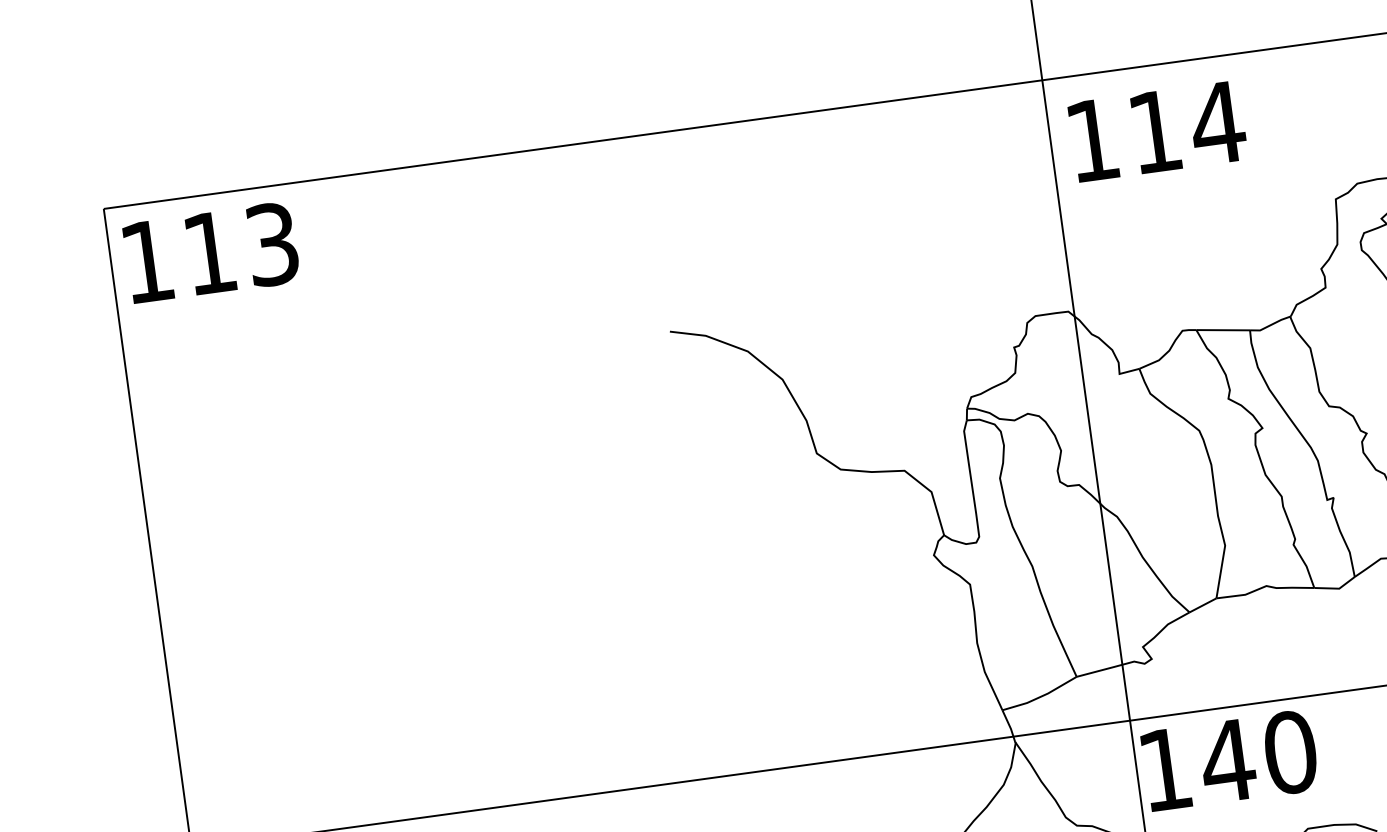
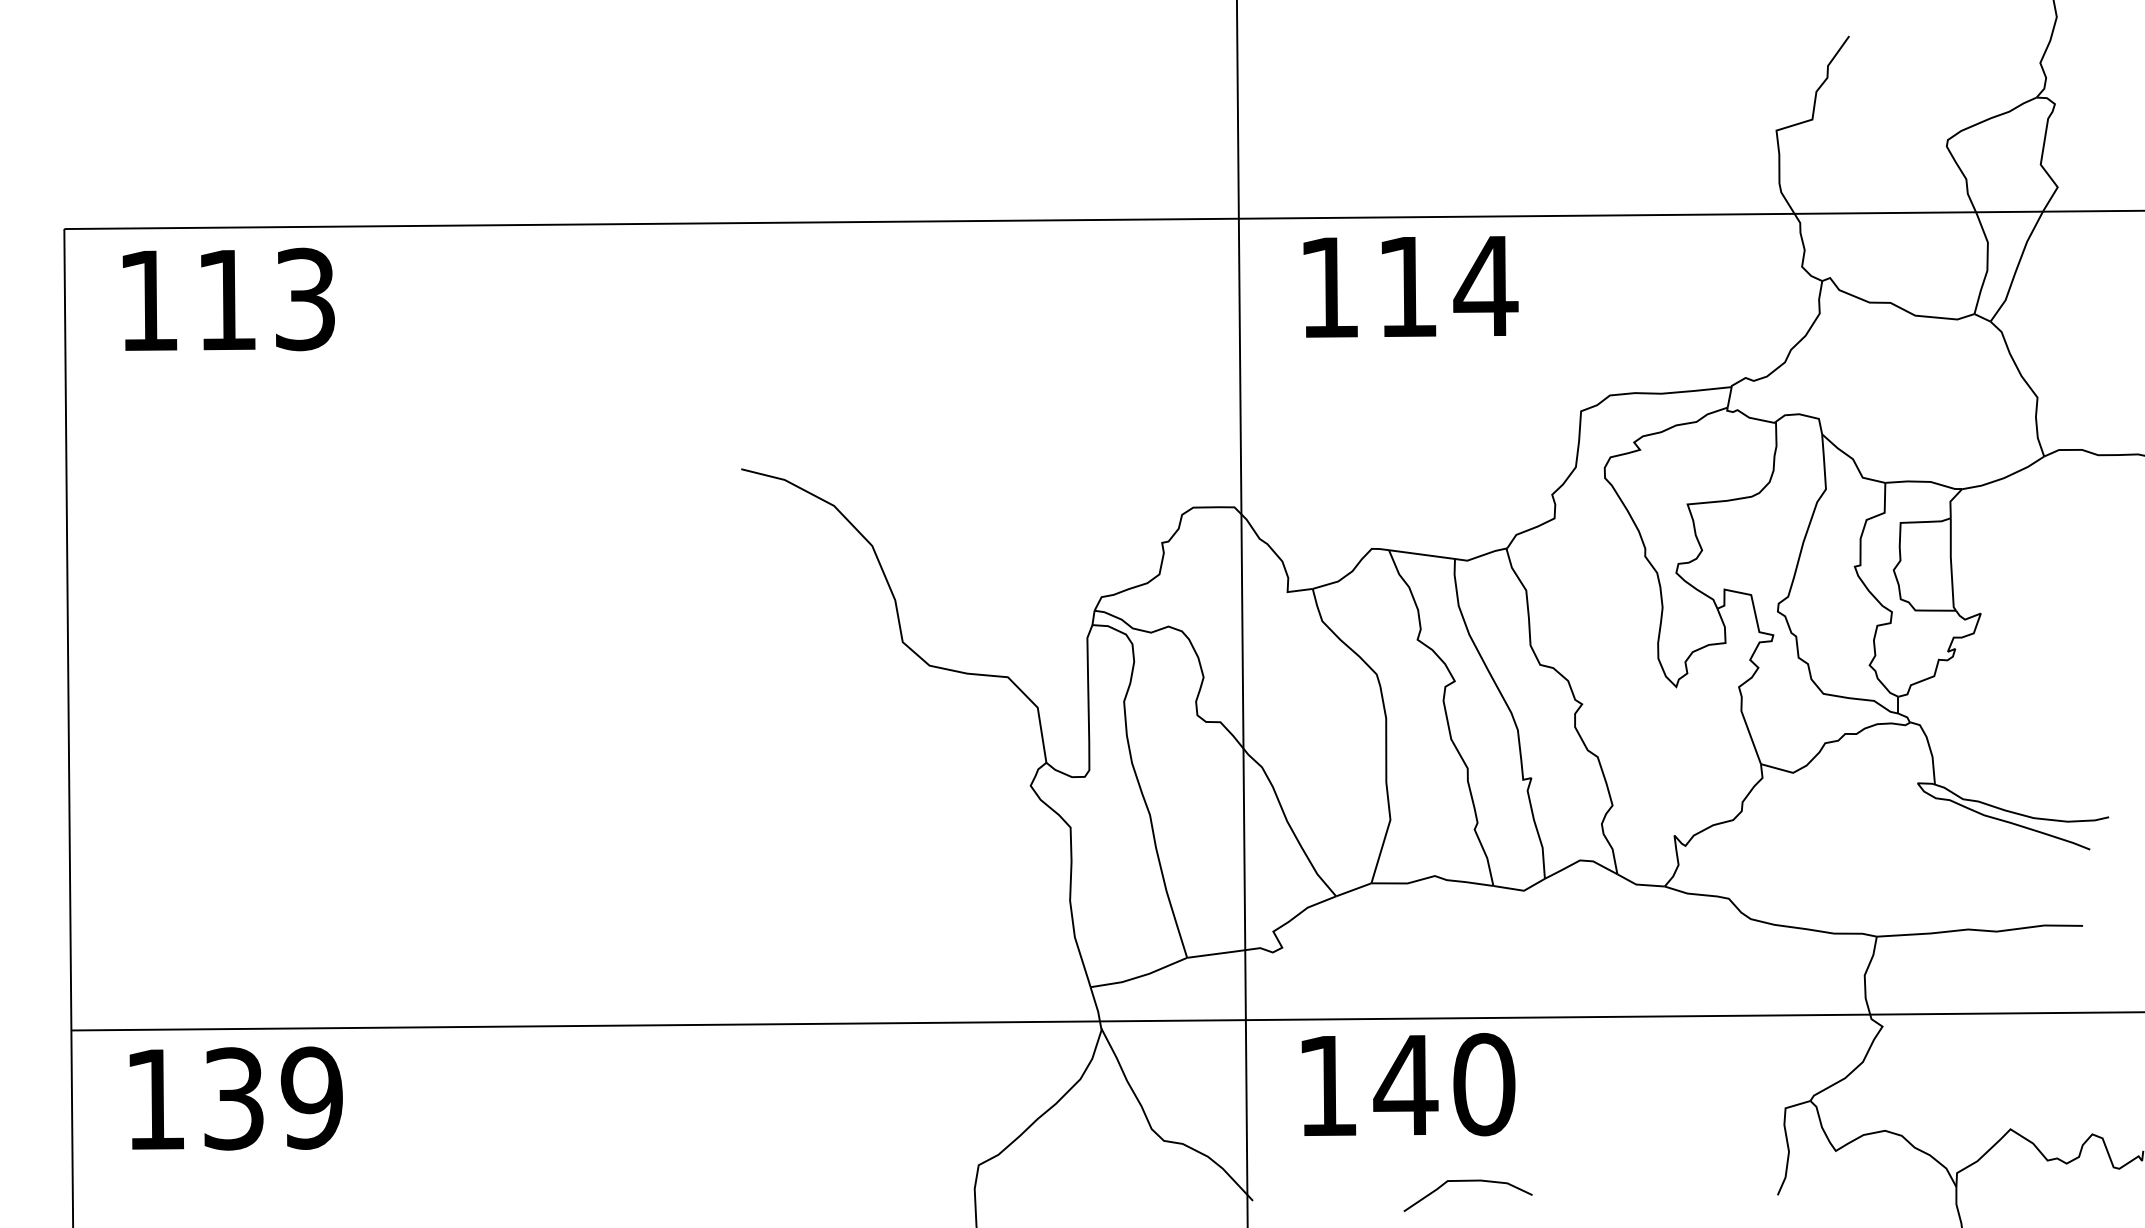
text: (1157, 131) -> (1410, 286), moved
text: (211, 252) -> (228, 299), moved
text: (1229, 760) -> (1408, 1084), moved

